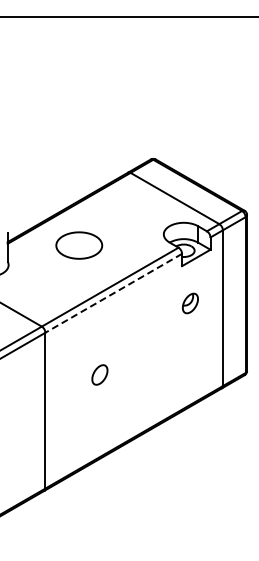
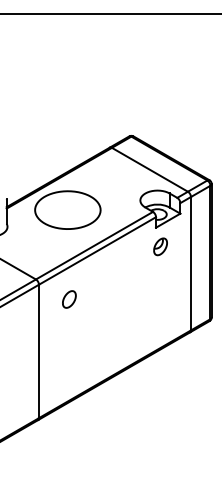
part: (79, 245) -> (68, 210), size x1.67
line: (113, 293) -> (97, 251), dashed -> solid
part: (190, 303) -> (160, 246), moved
part: (99, 374) -> (69, 299), moved

